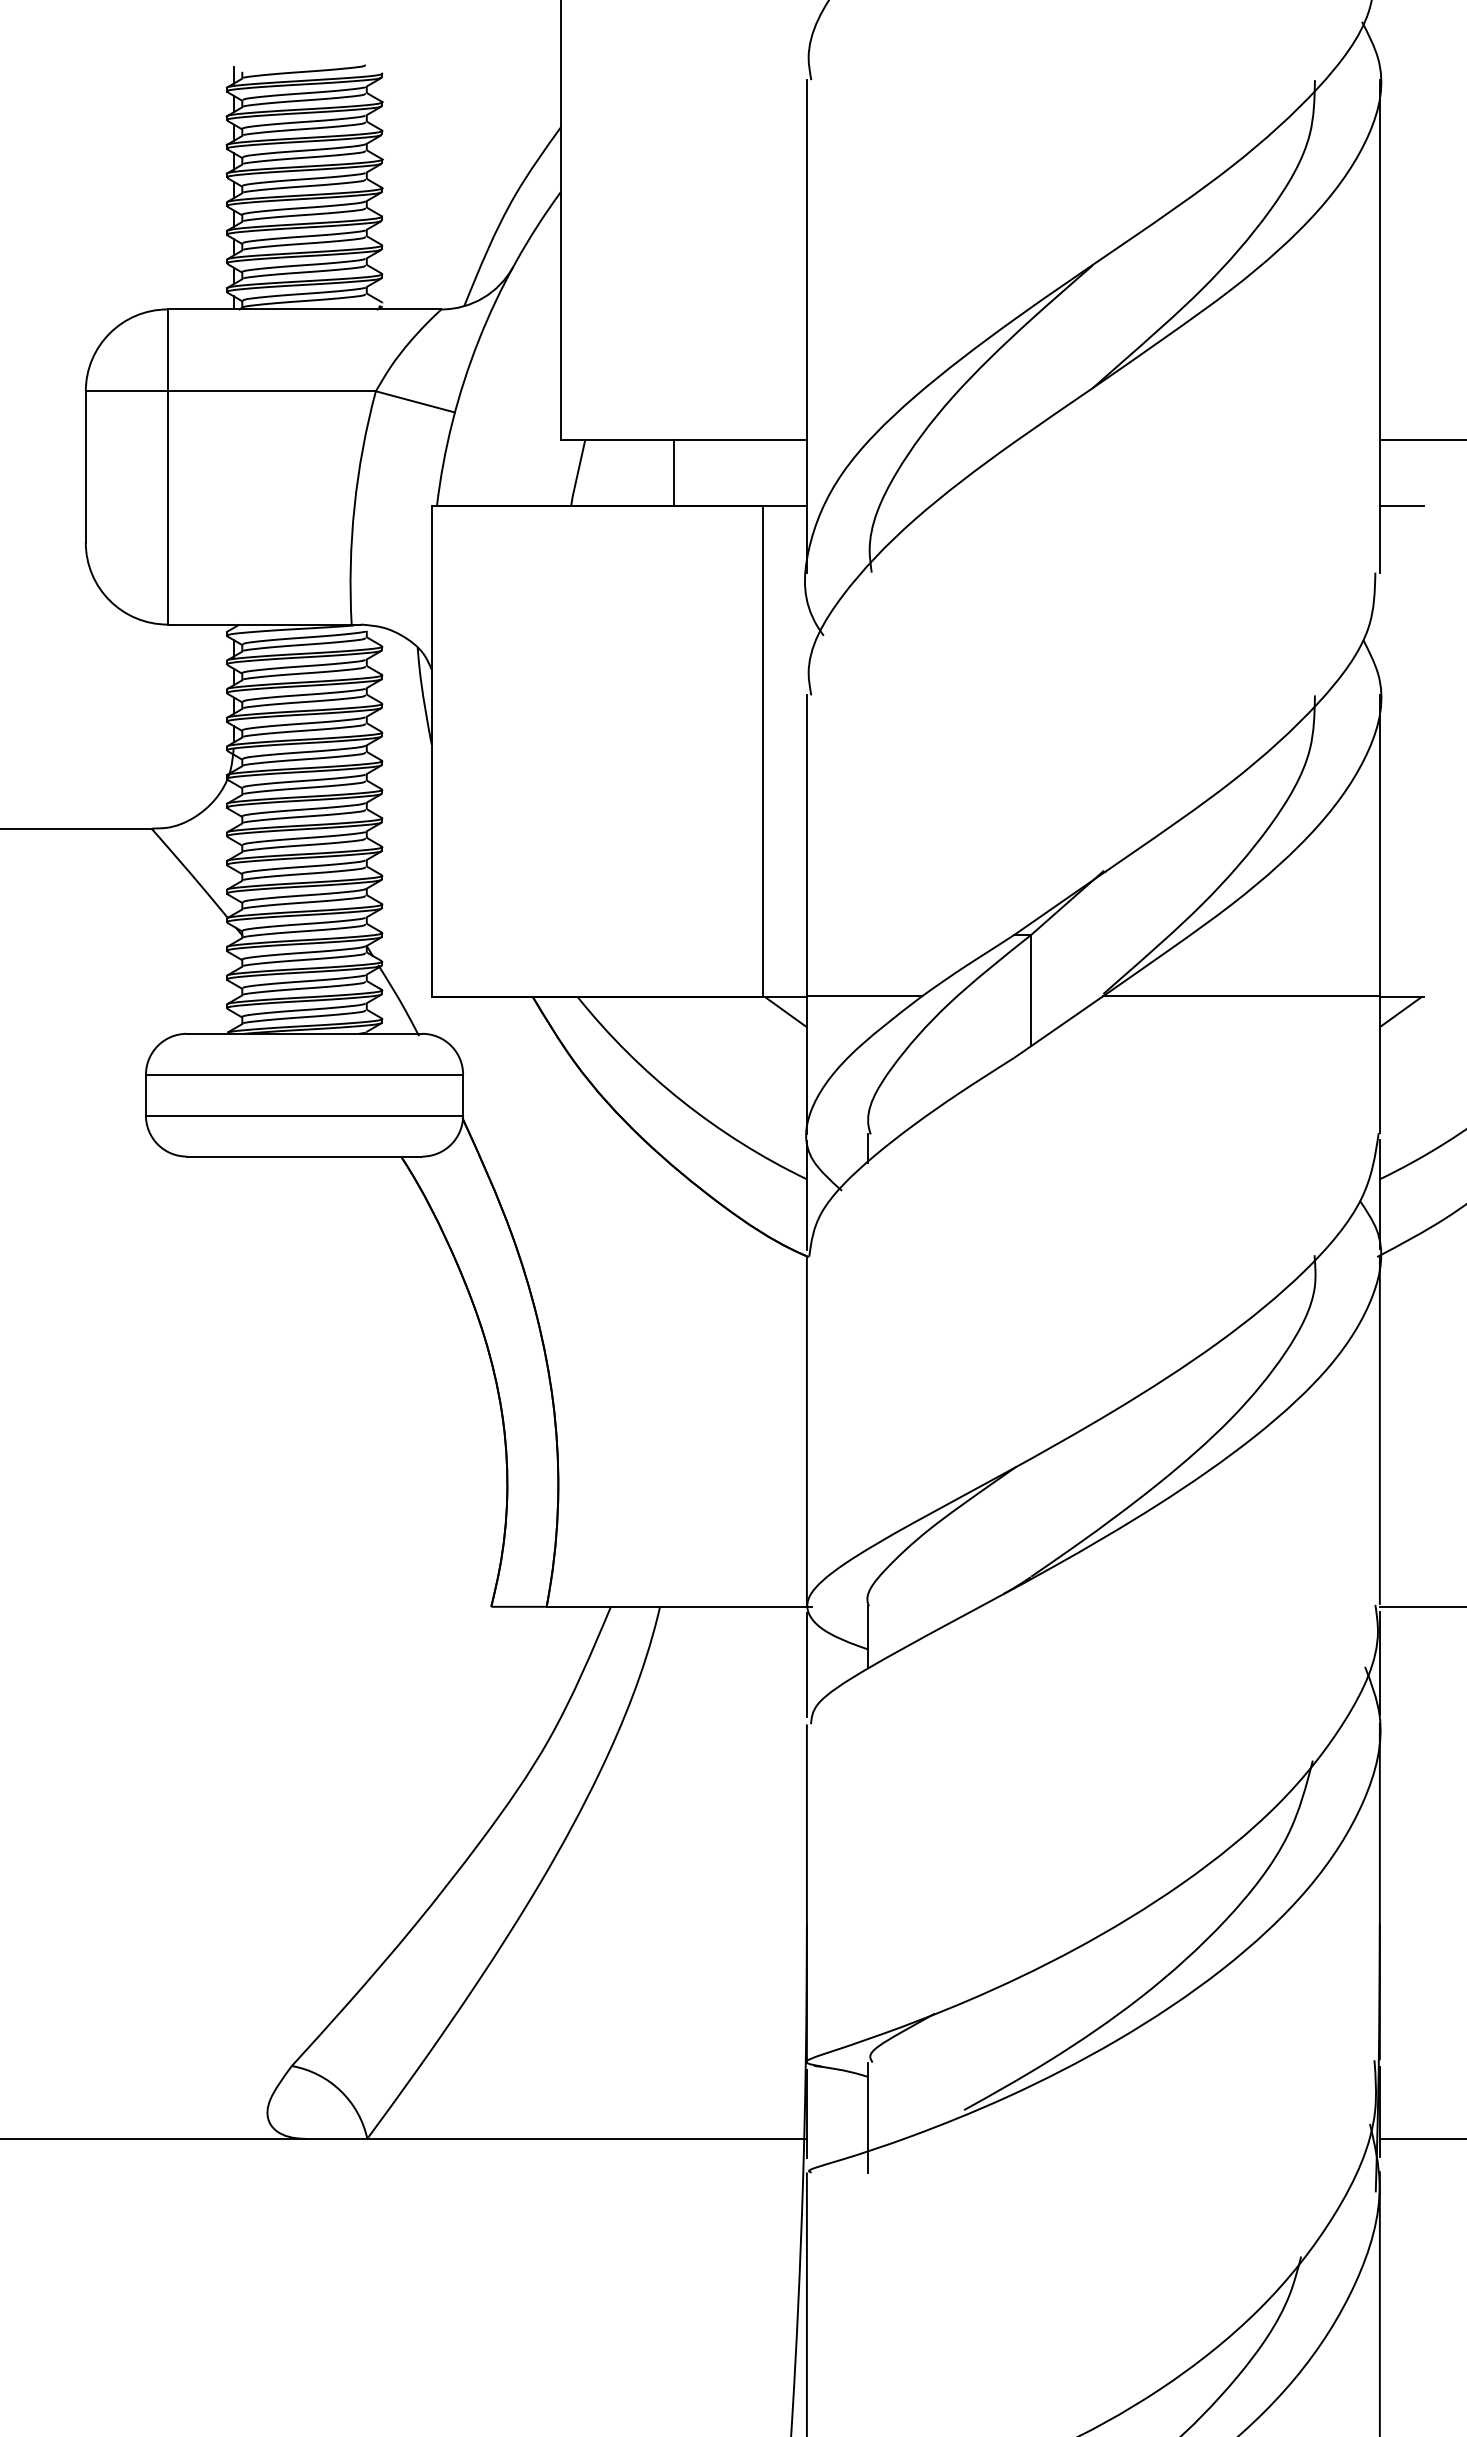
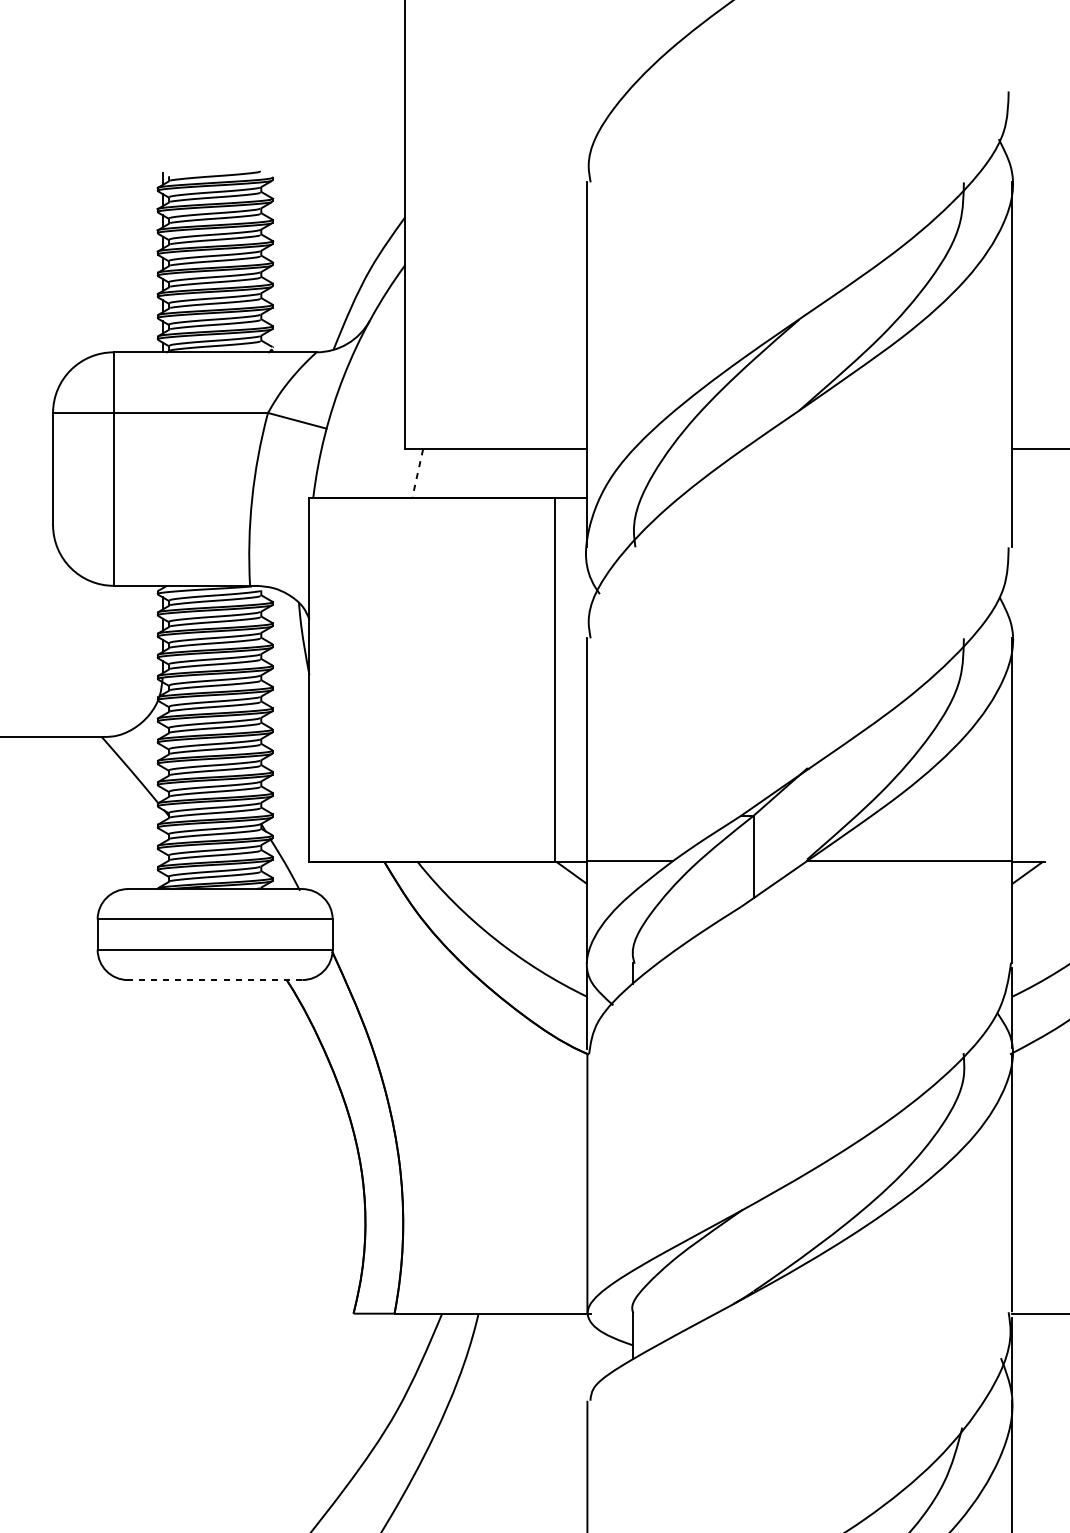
line: (673, 472) -> (488, 473), removed
line: (577, 474) -> (417, 474), solid -> dashed
line: (1401, 505) -> (1028, 497), removed
line: (304, 1156) -> (215, 979), solid -> dashed
line: (806, 1665) -> (587, 1357), removed

